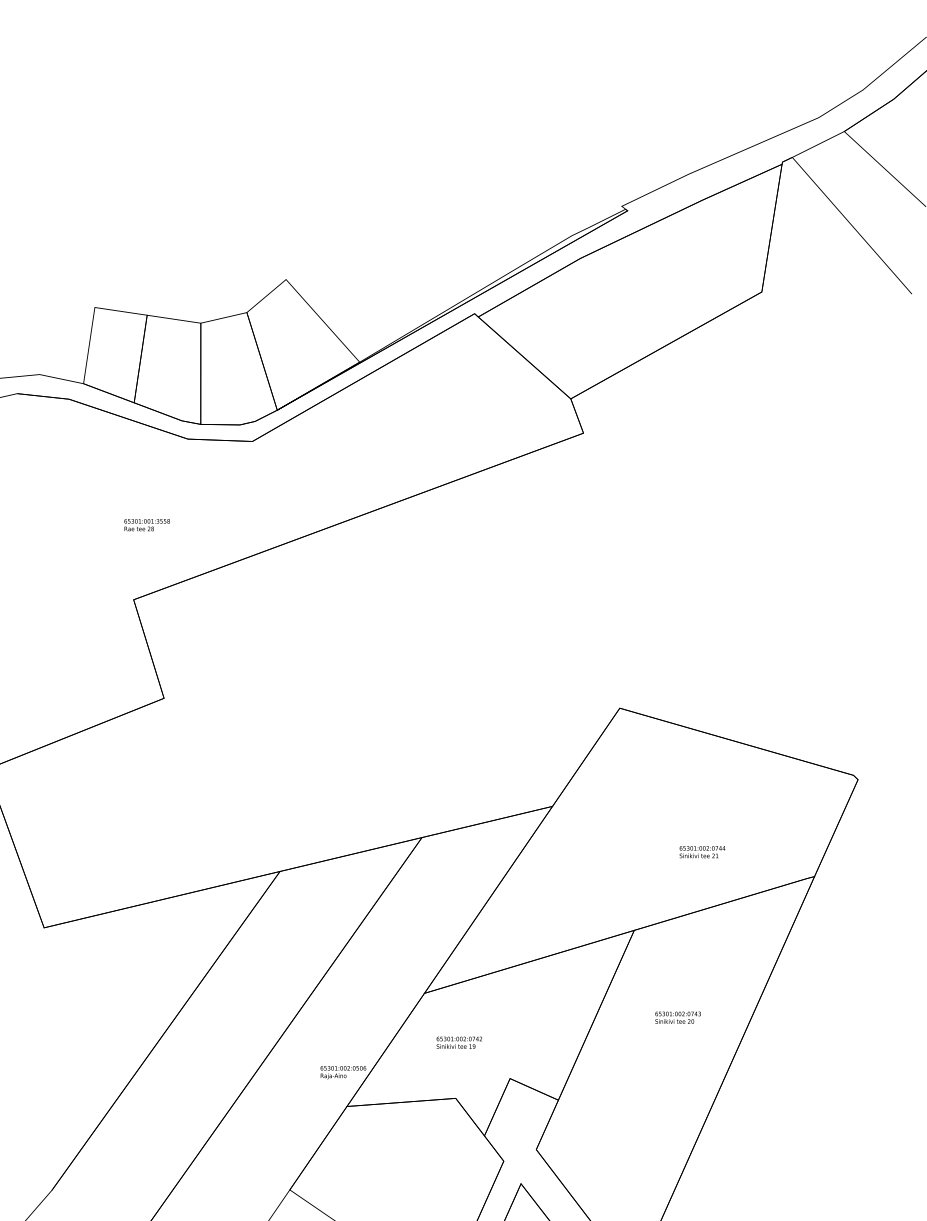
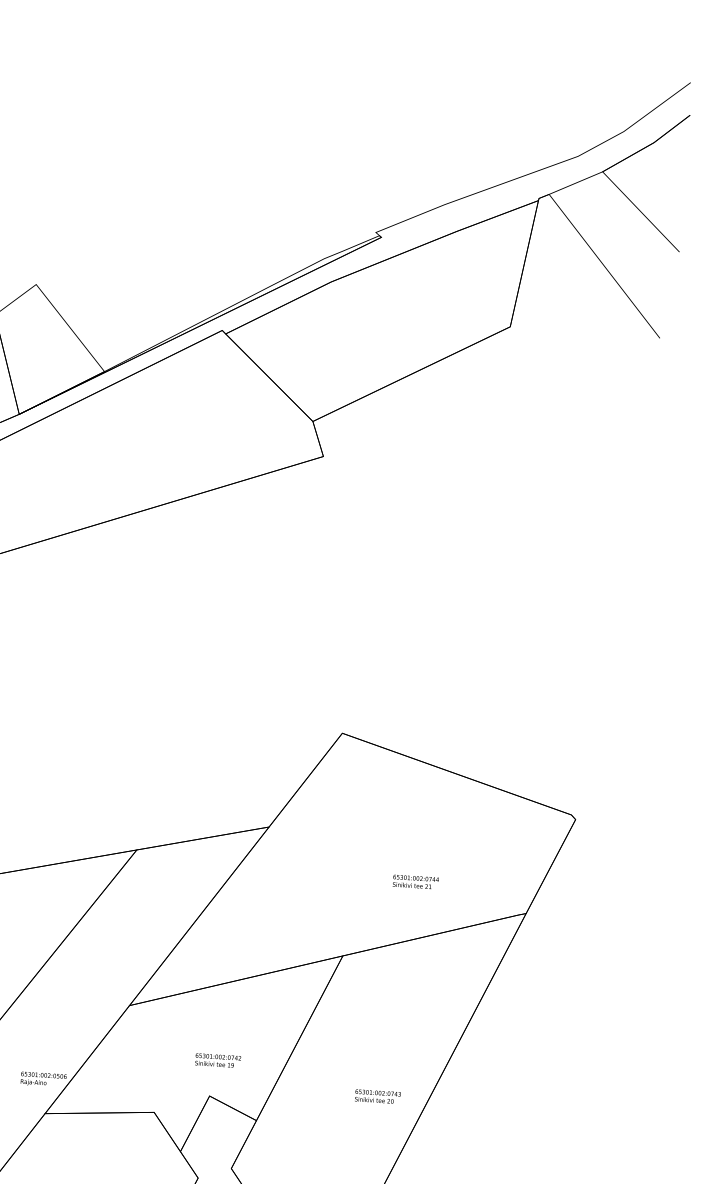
text: (677, 1017) -> (377, 1096), moved
text: (458, 1042) -> (217, 1060), moved

